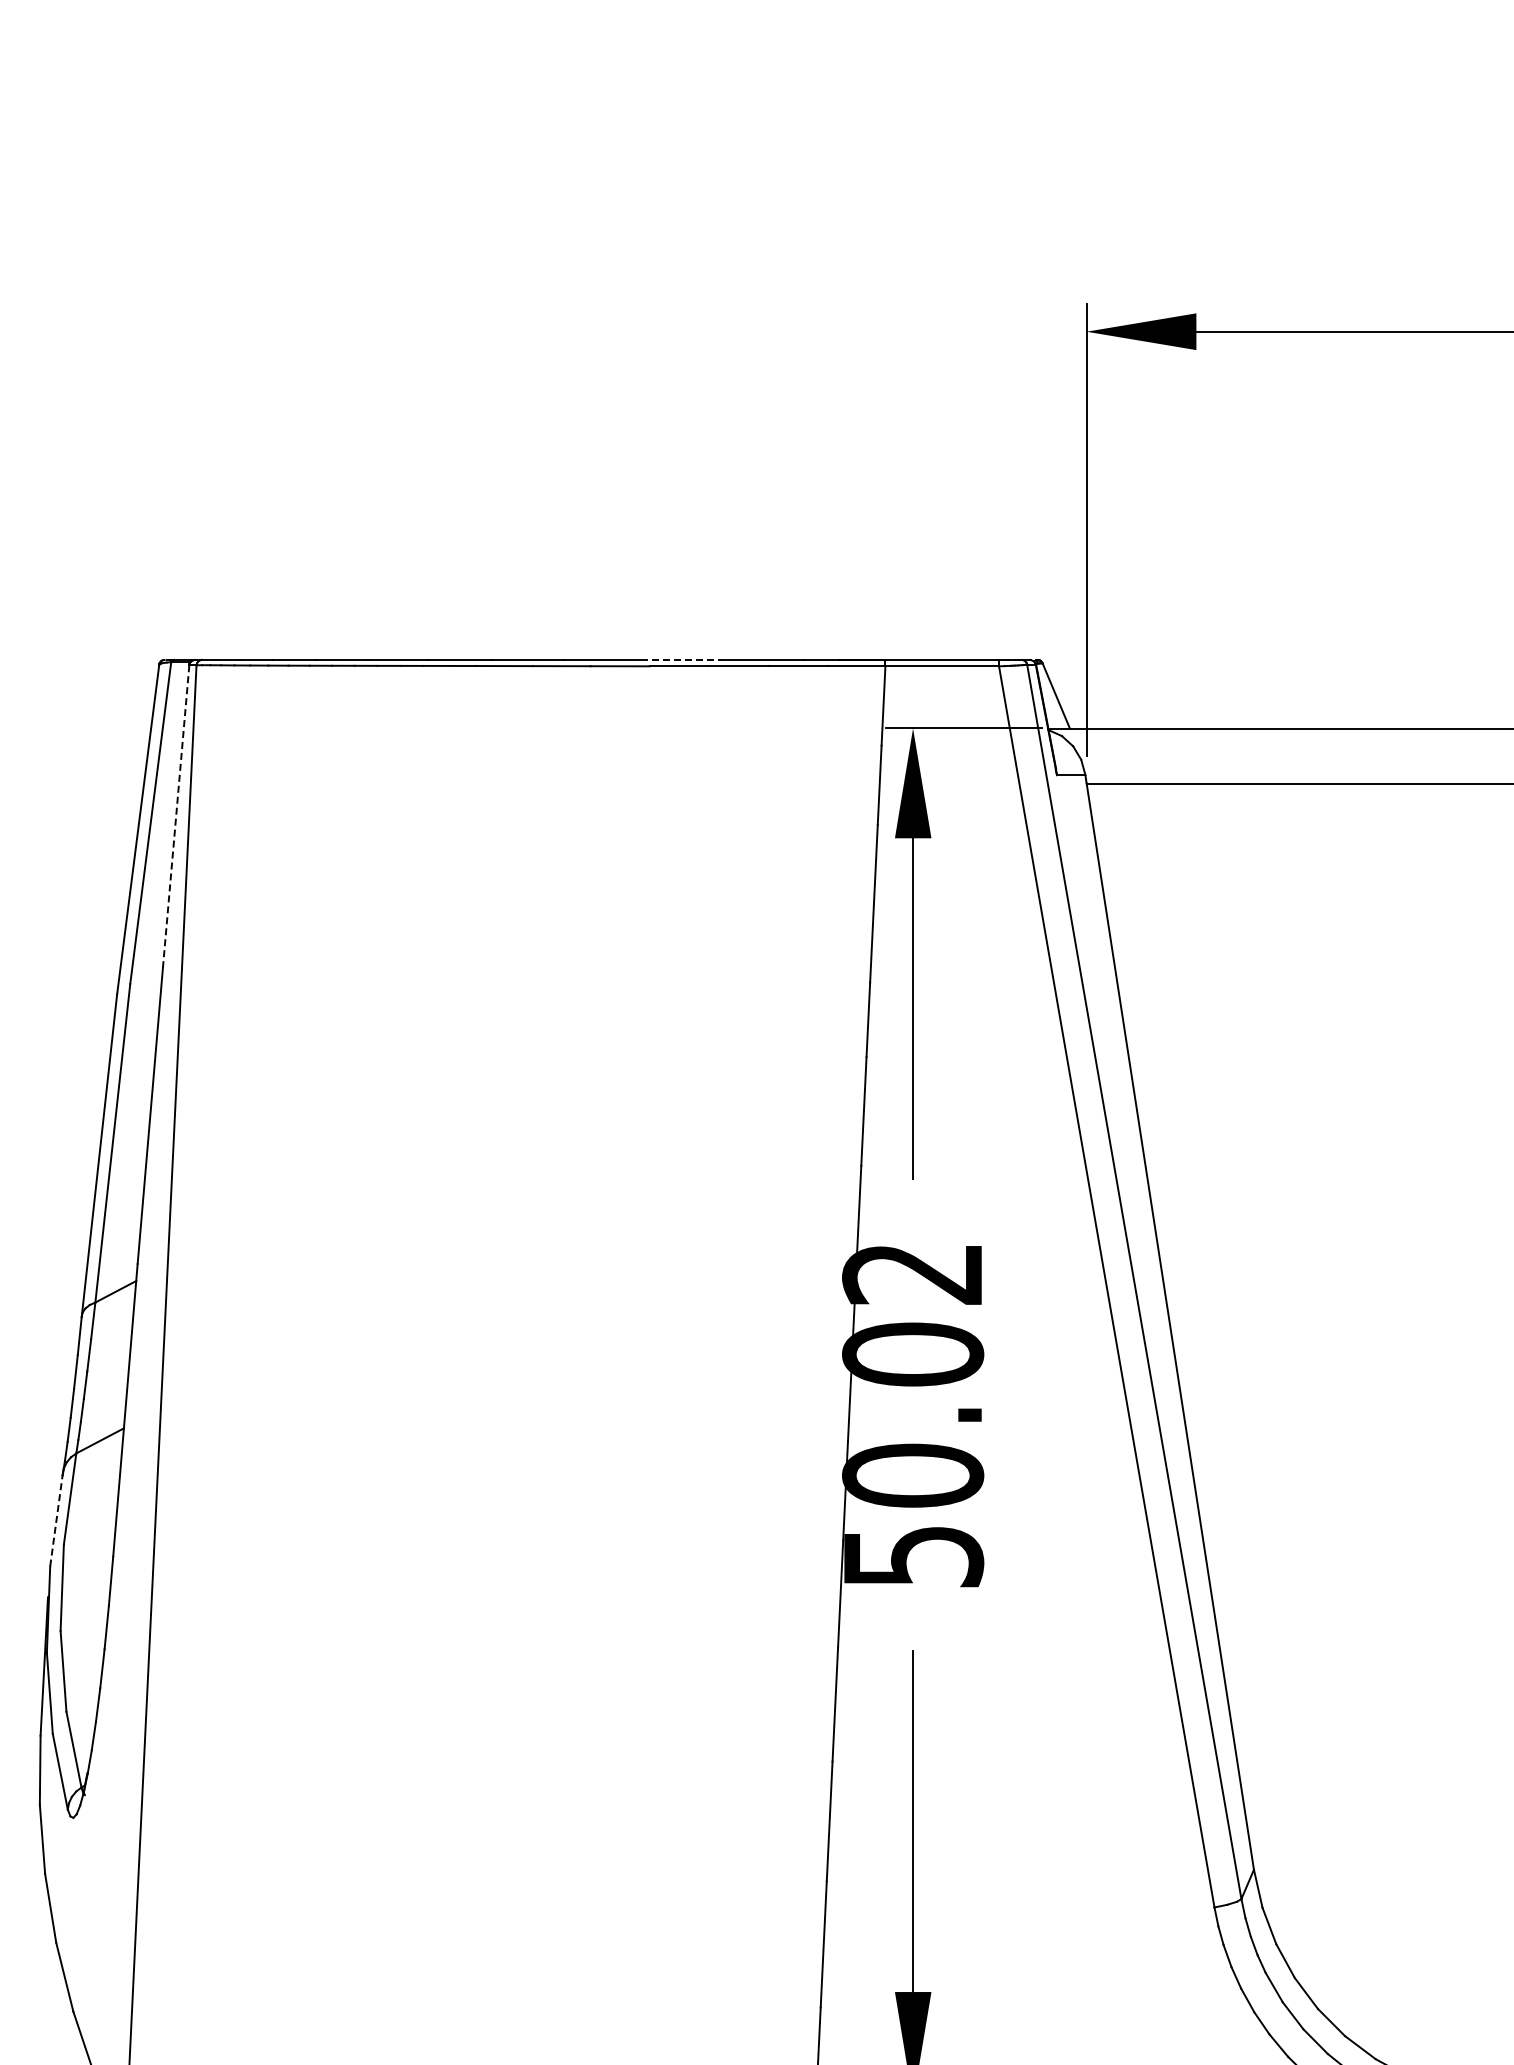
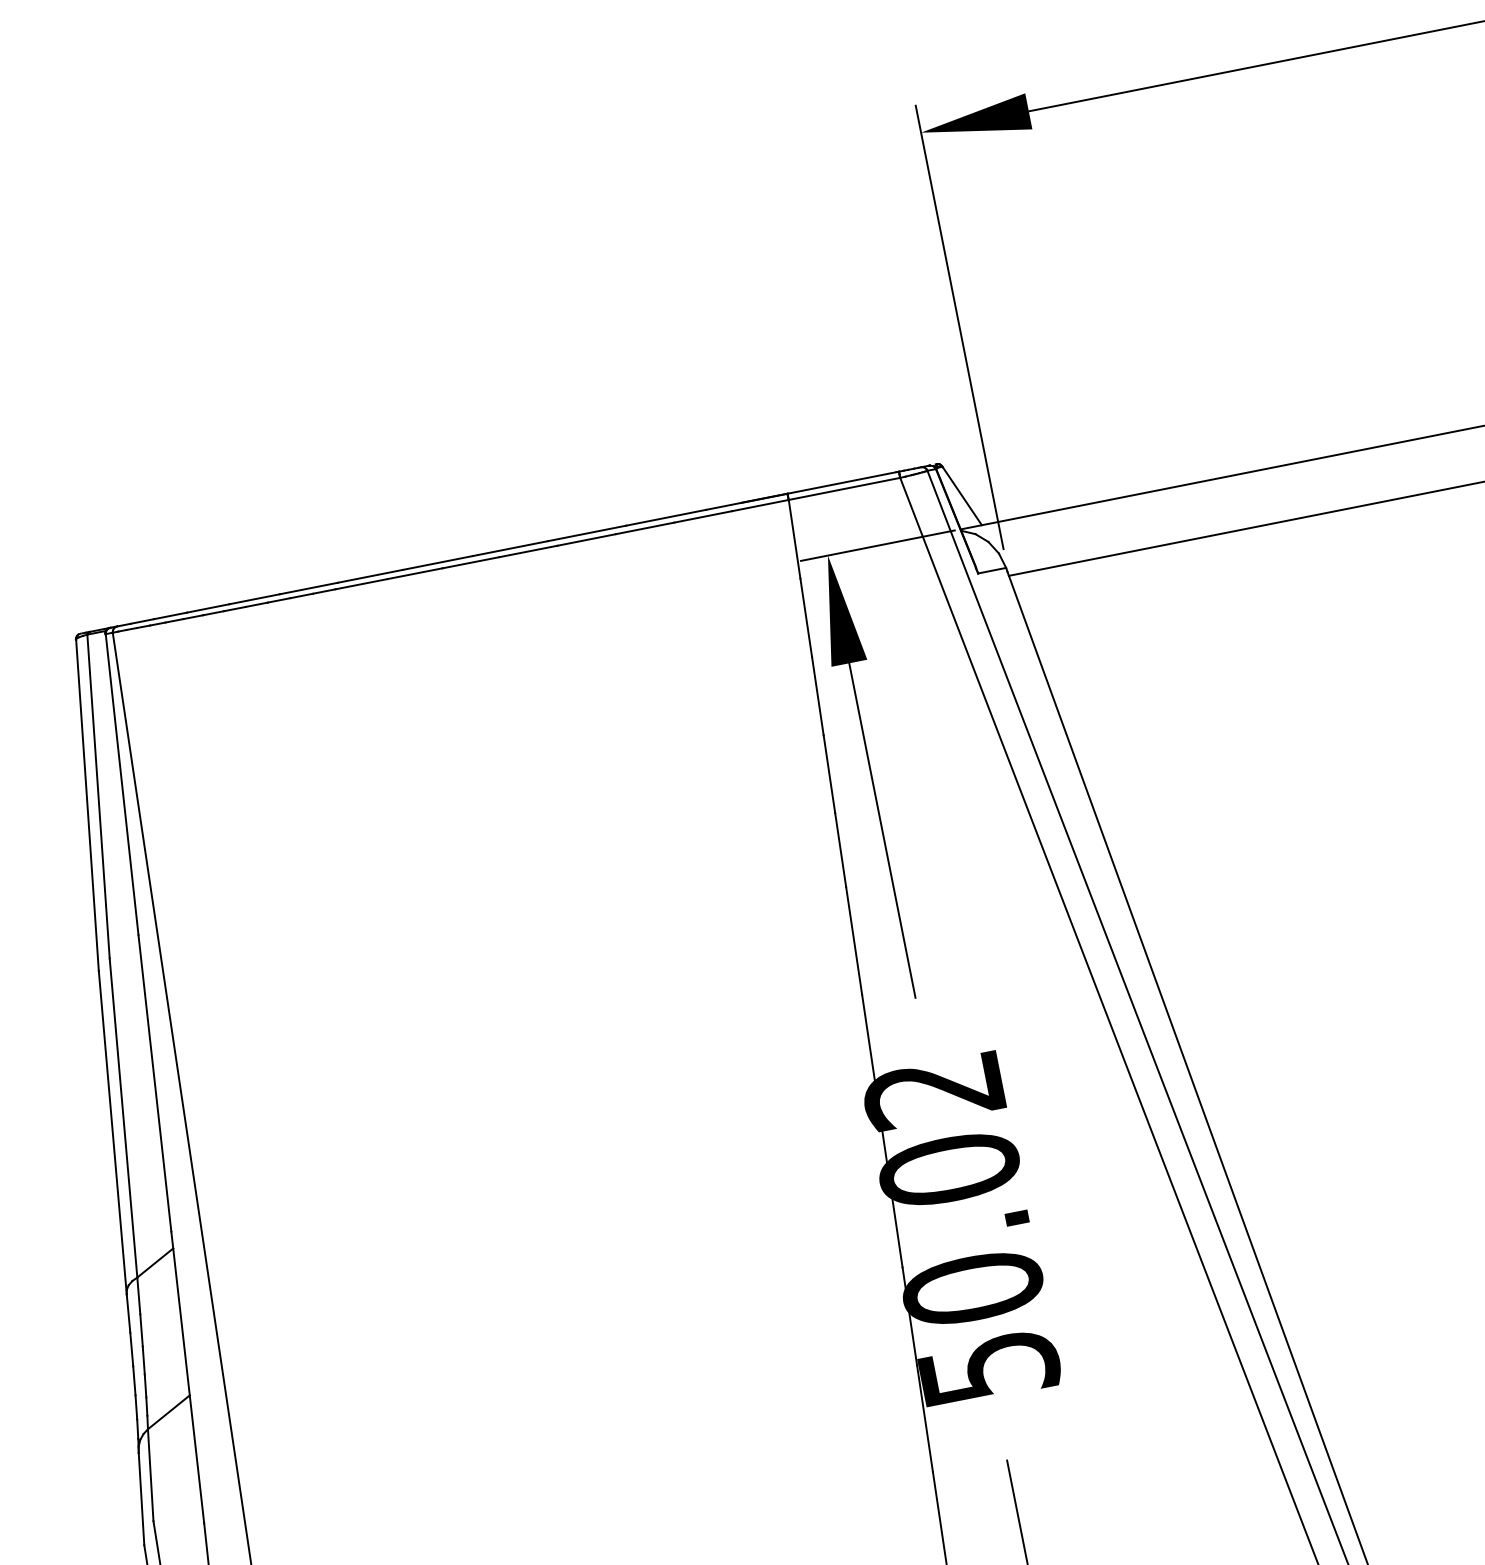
line: (681, 659) -> (587, 532), dashed -> solid
line: (176, 816) -> (122, 784), dashed -> solid
line: (56, 1520) -> (141, 1498), dashed -> solid

